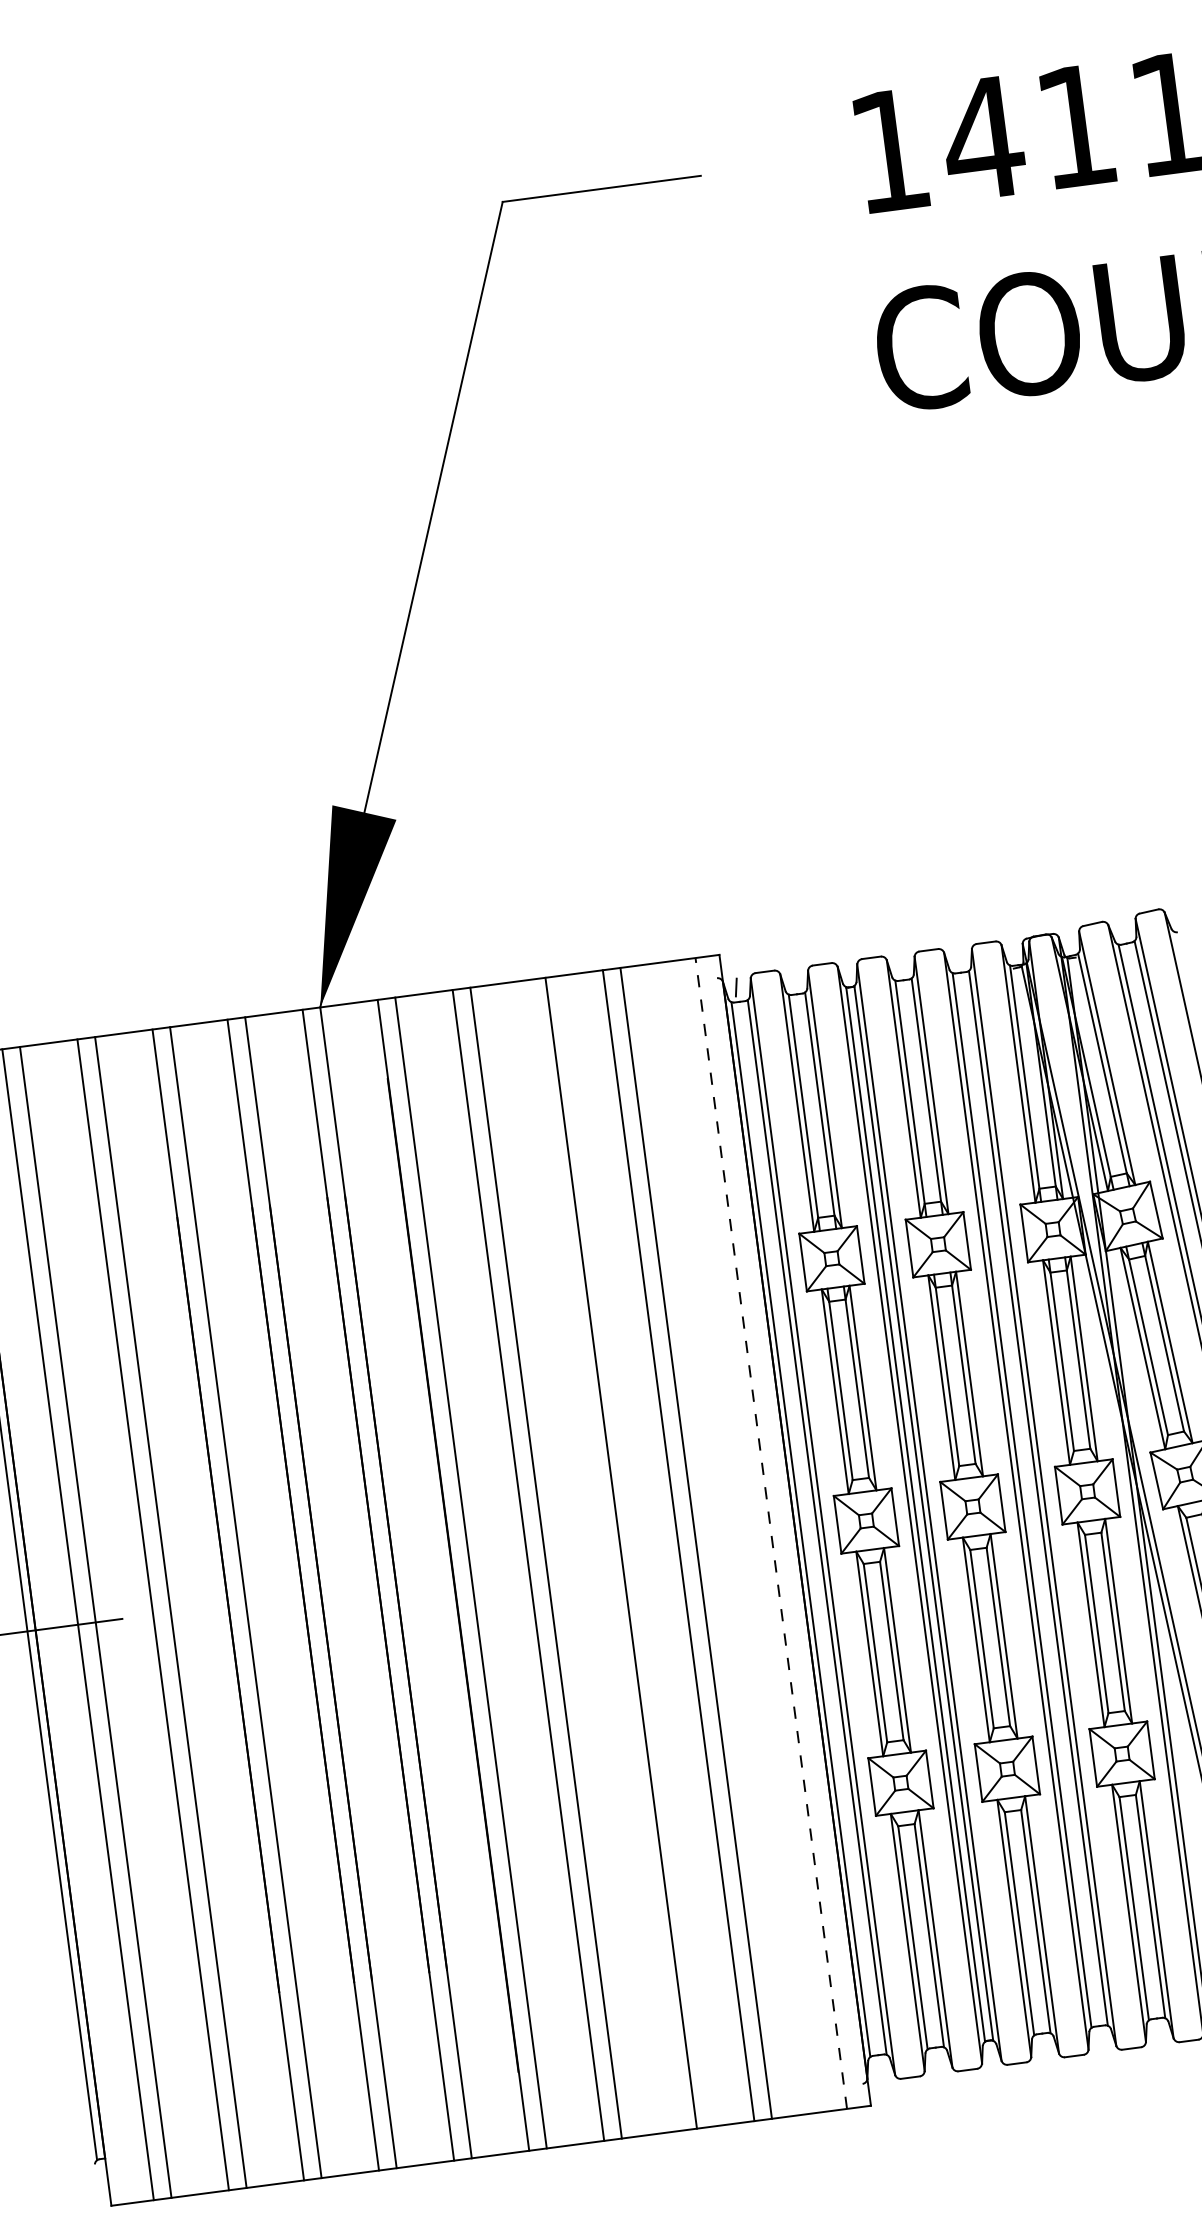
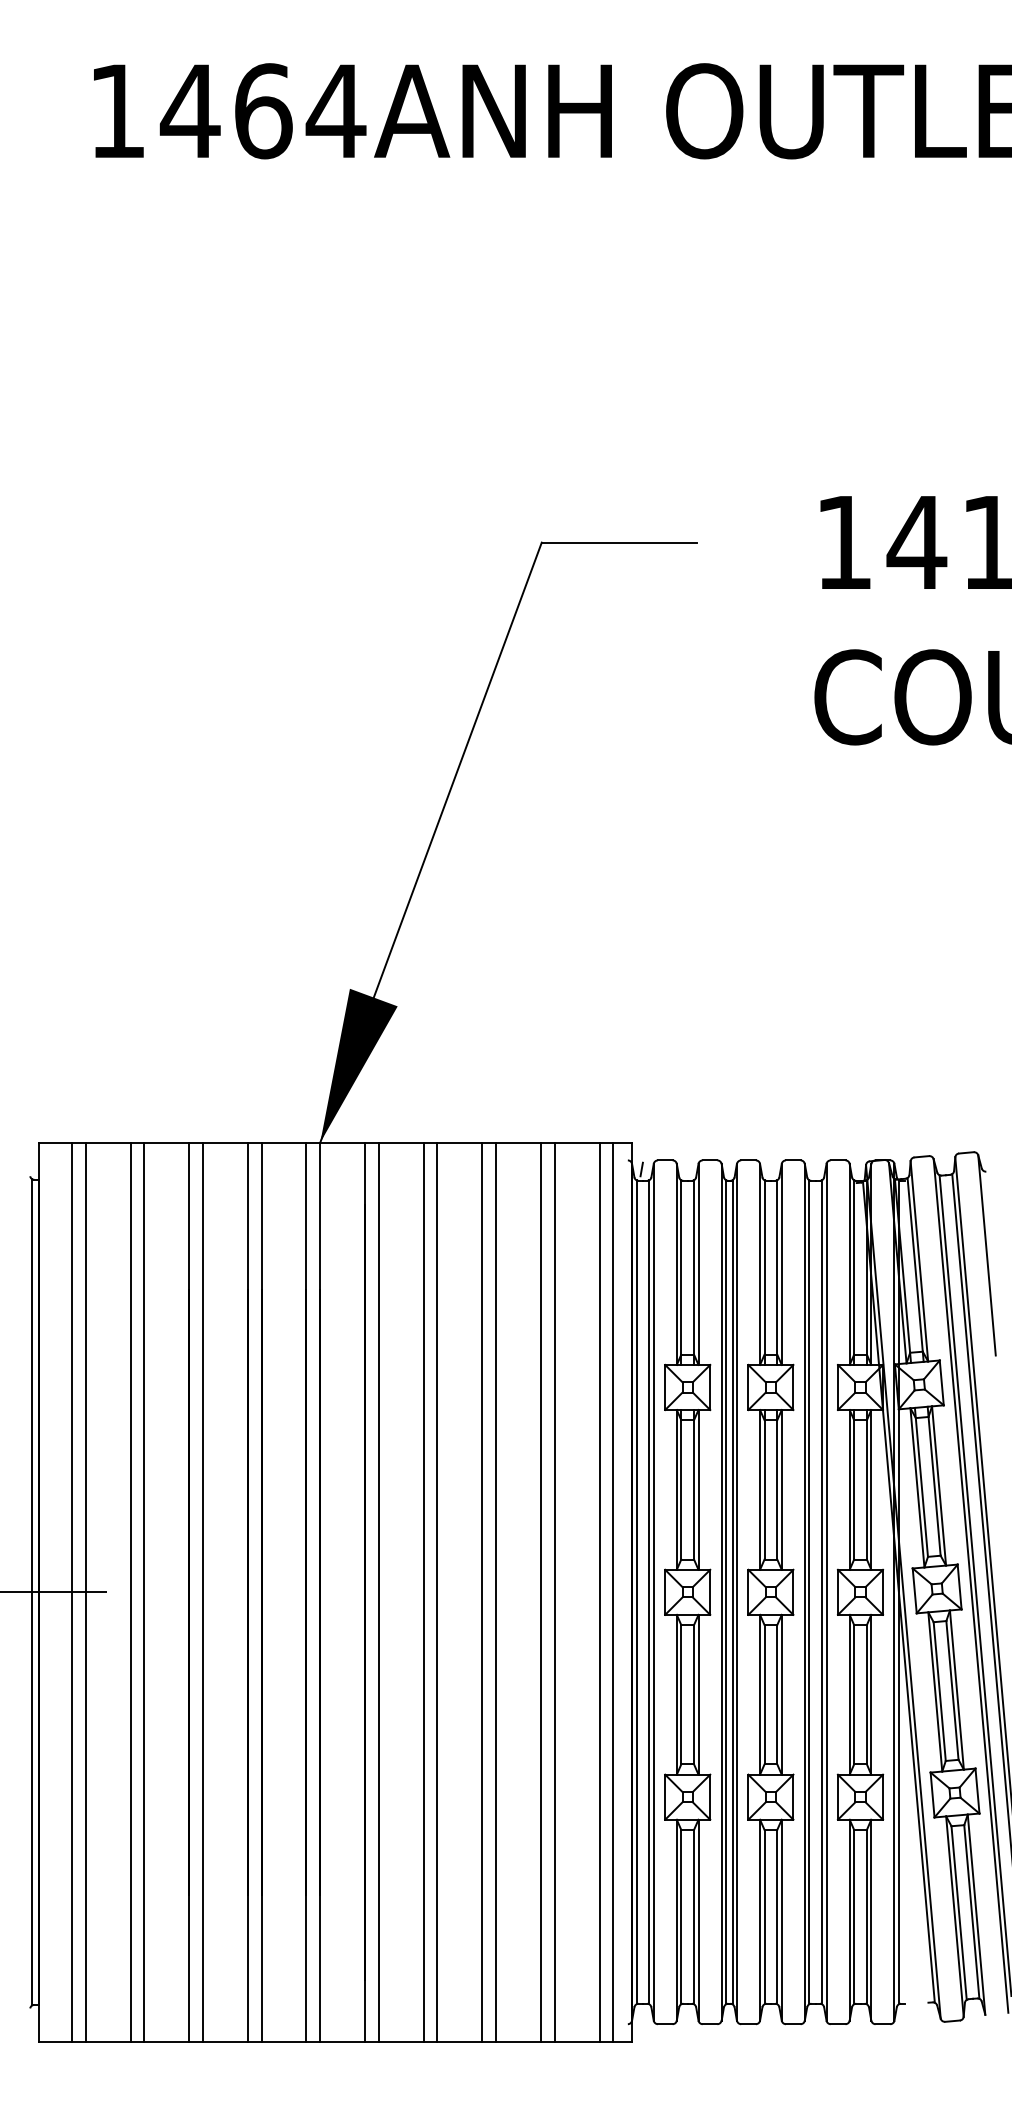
line: (771, 1533) -> (613, 1592), dashed -> solid
line: (753, 1534) -> (599, 1591), added
line: (603, 1554) -> (482, 1591), added

